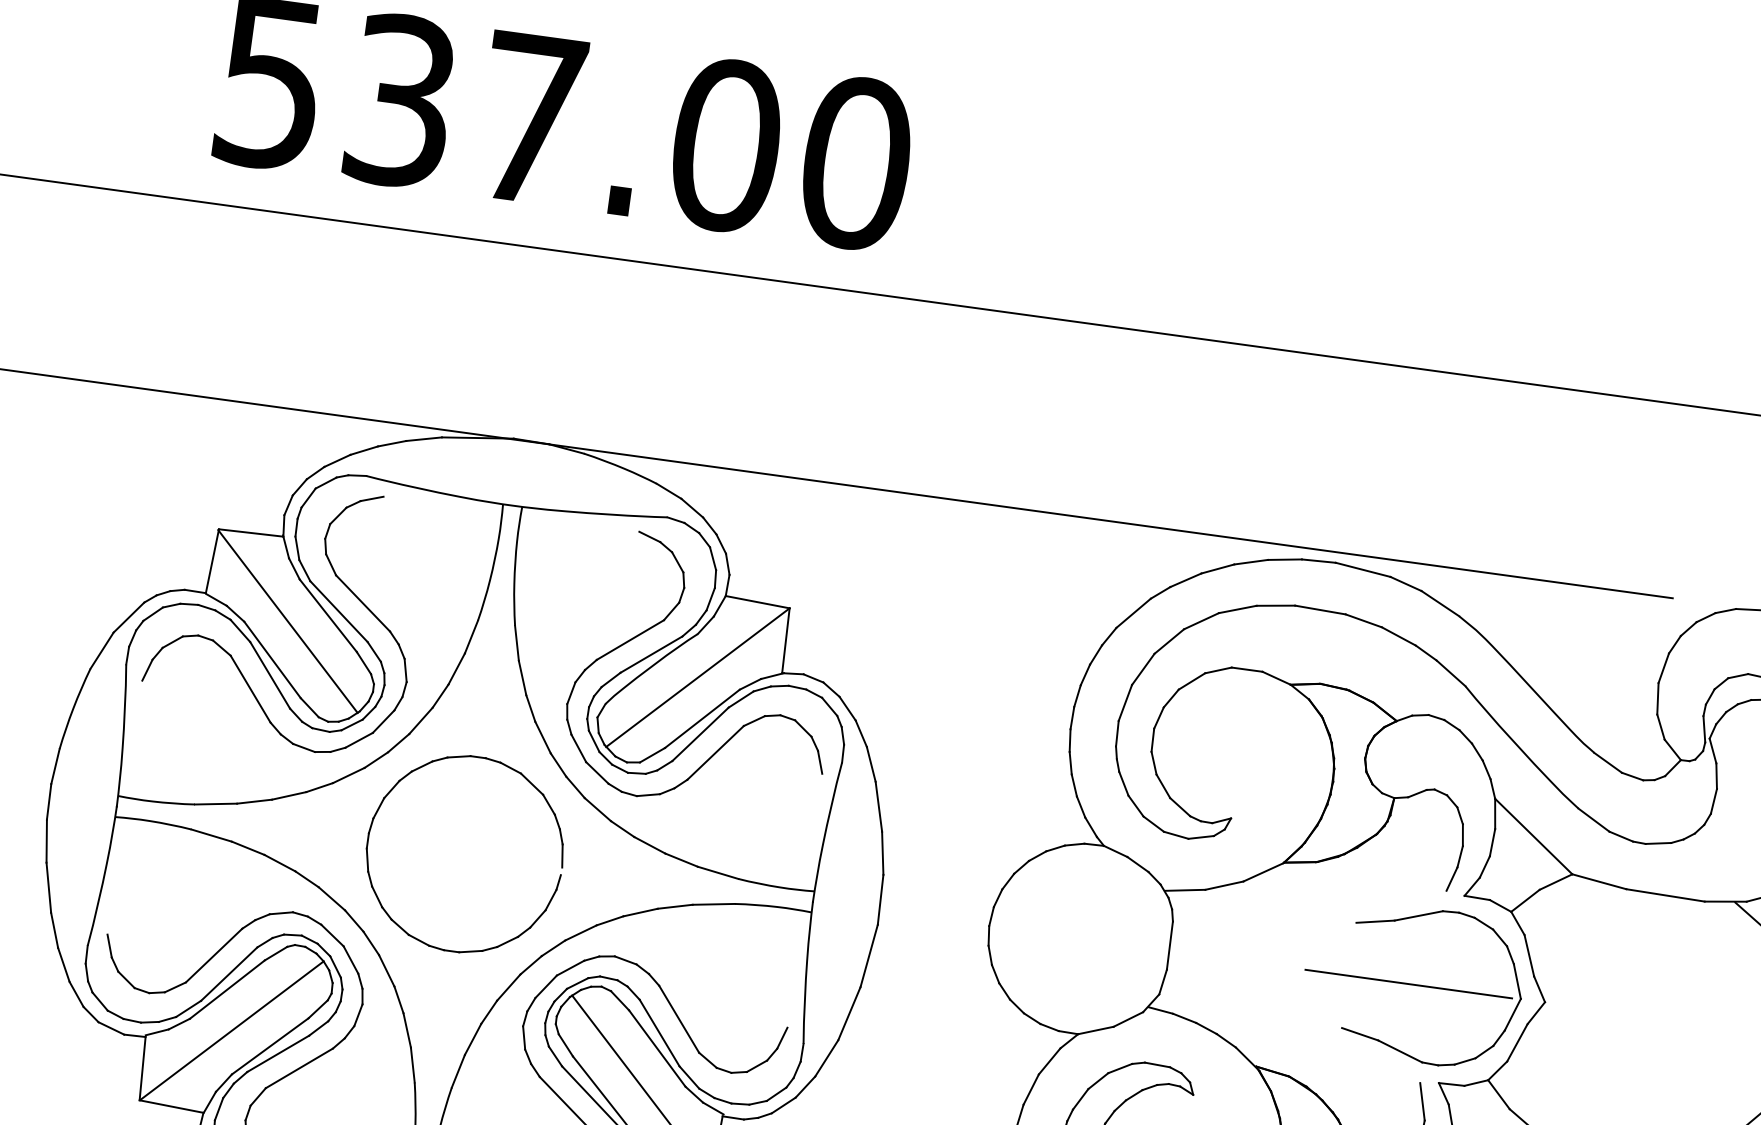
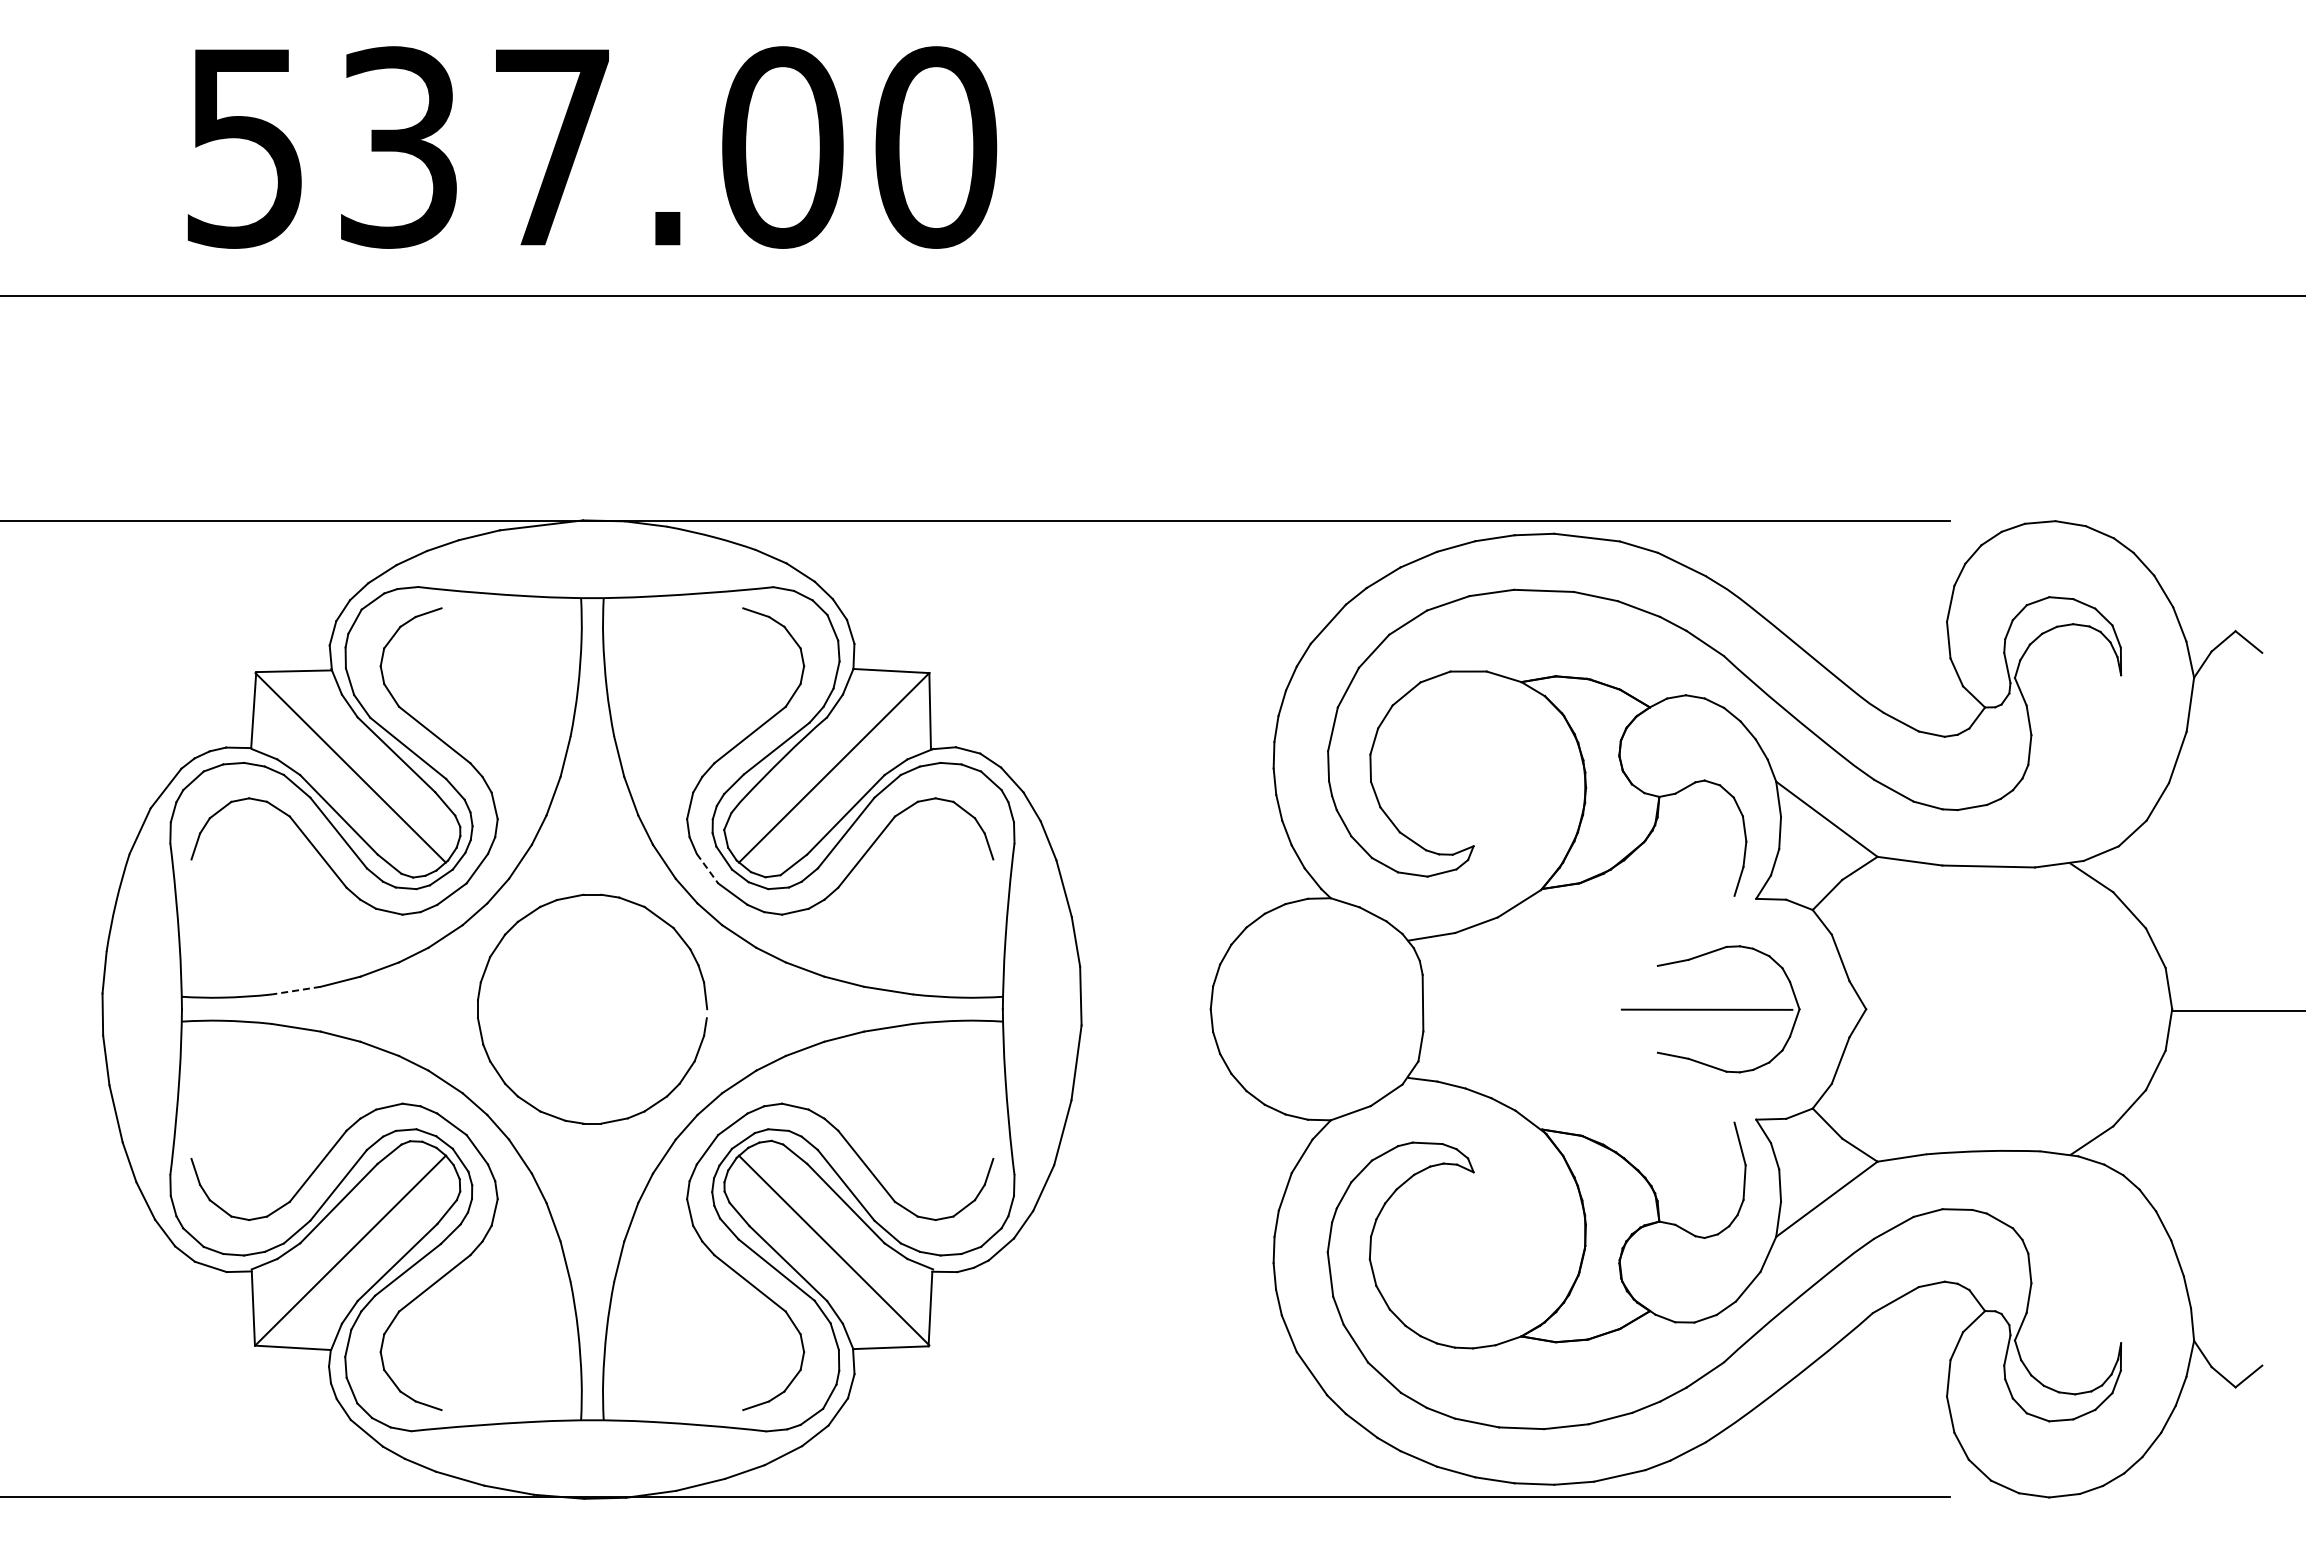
line: (578, 749) -> (707, 869), solid -> dashed
line: (216, 803) -> (296, 990), solid -> dashed
part: (1412, 984) -> (1710, 1009), size x0.7

